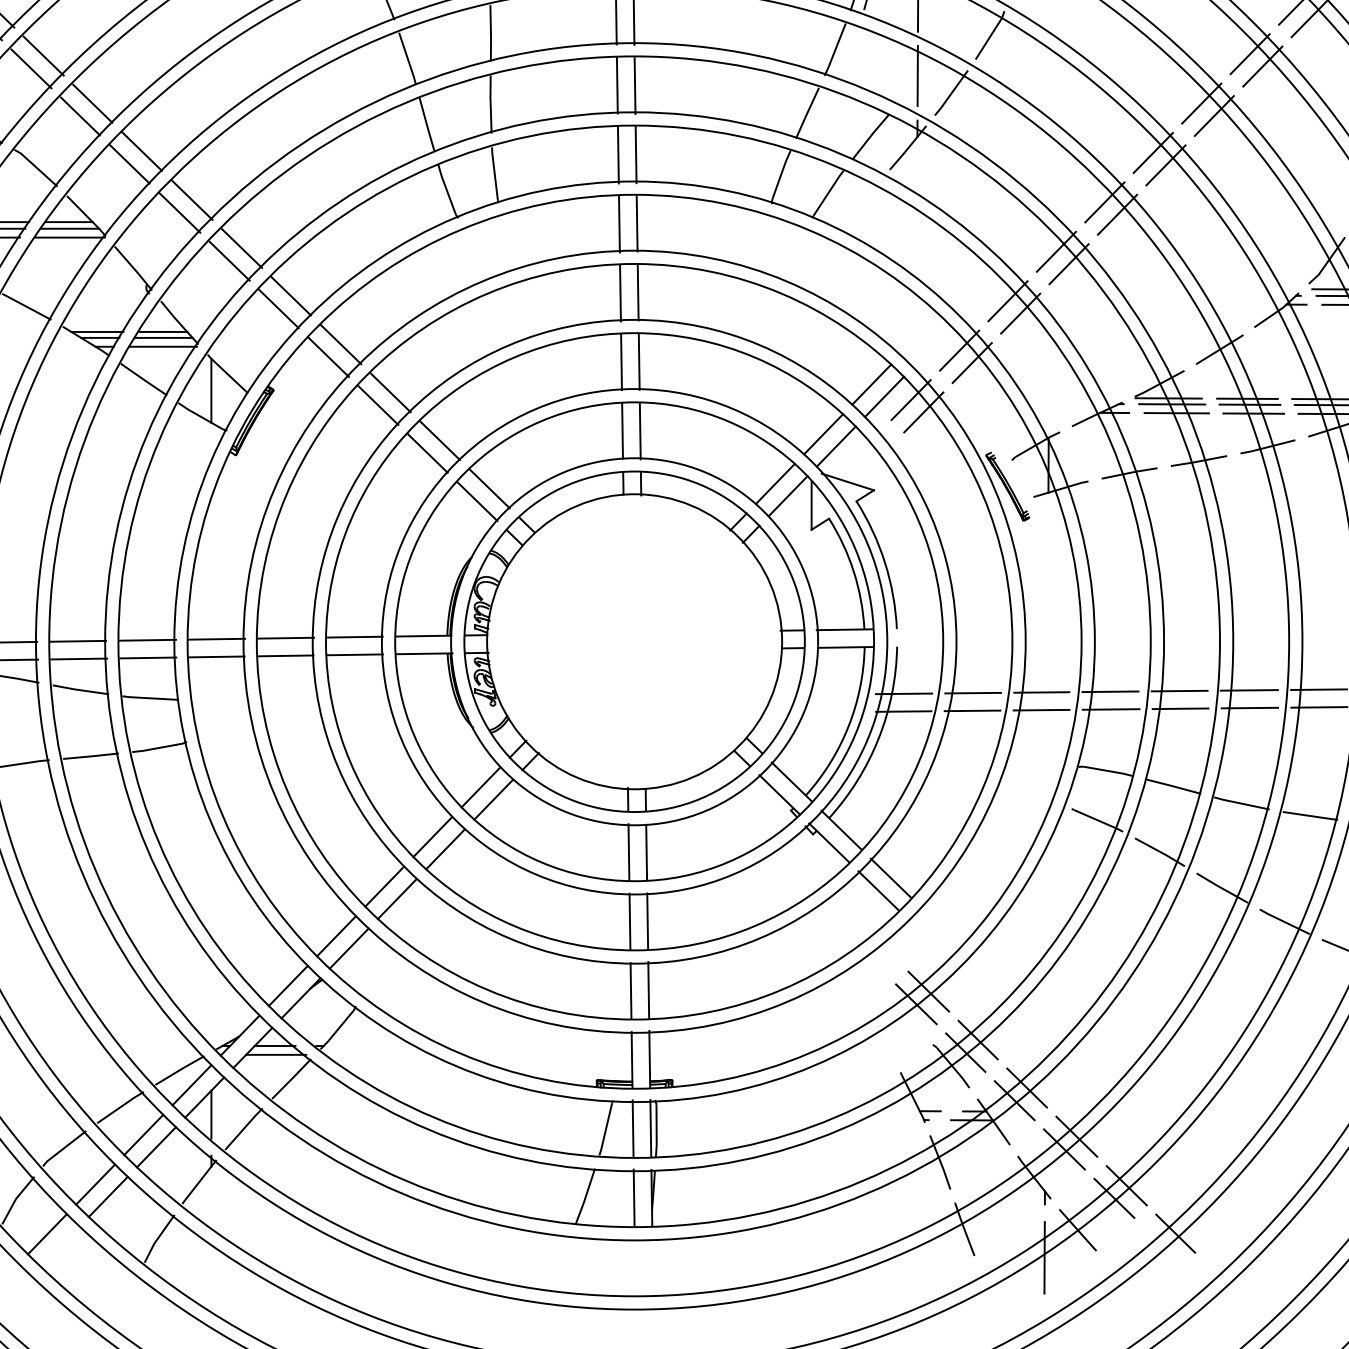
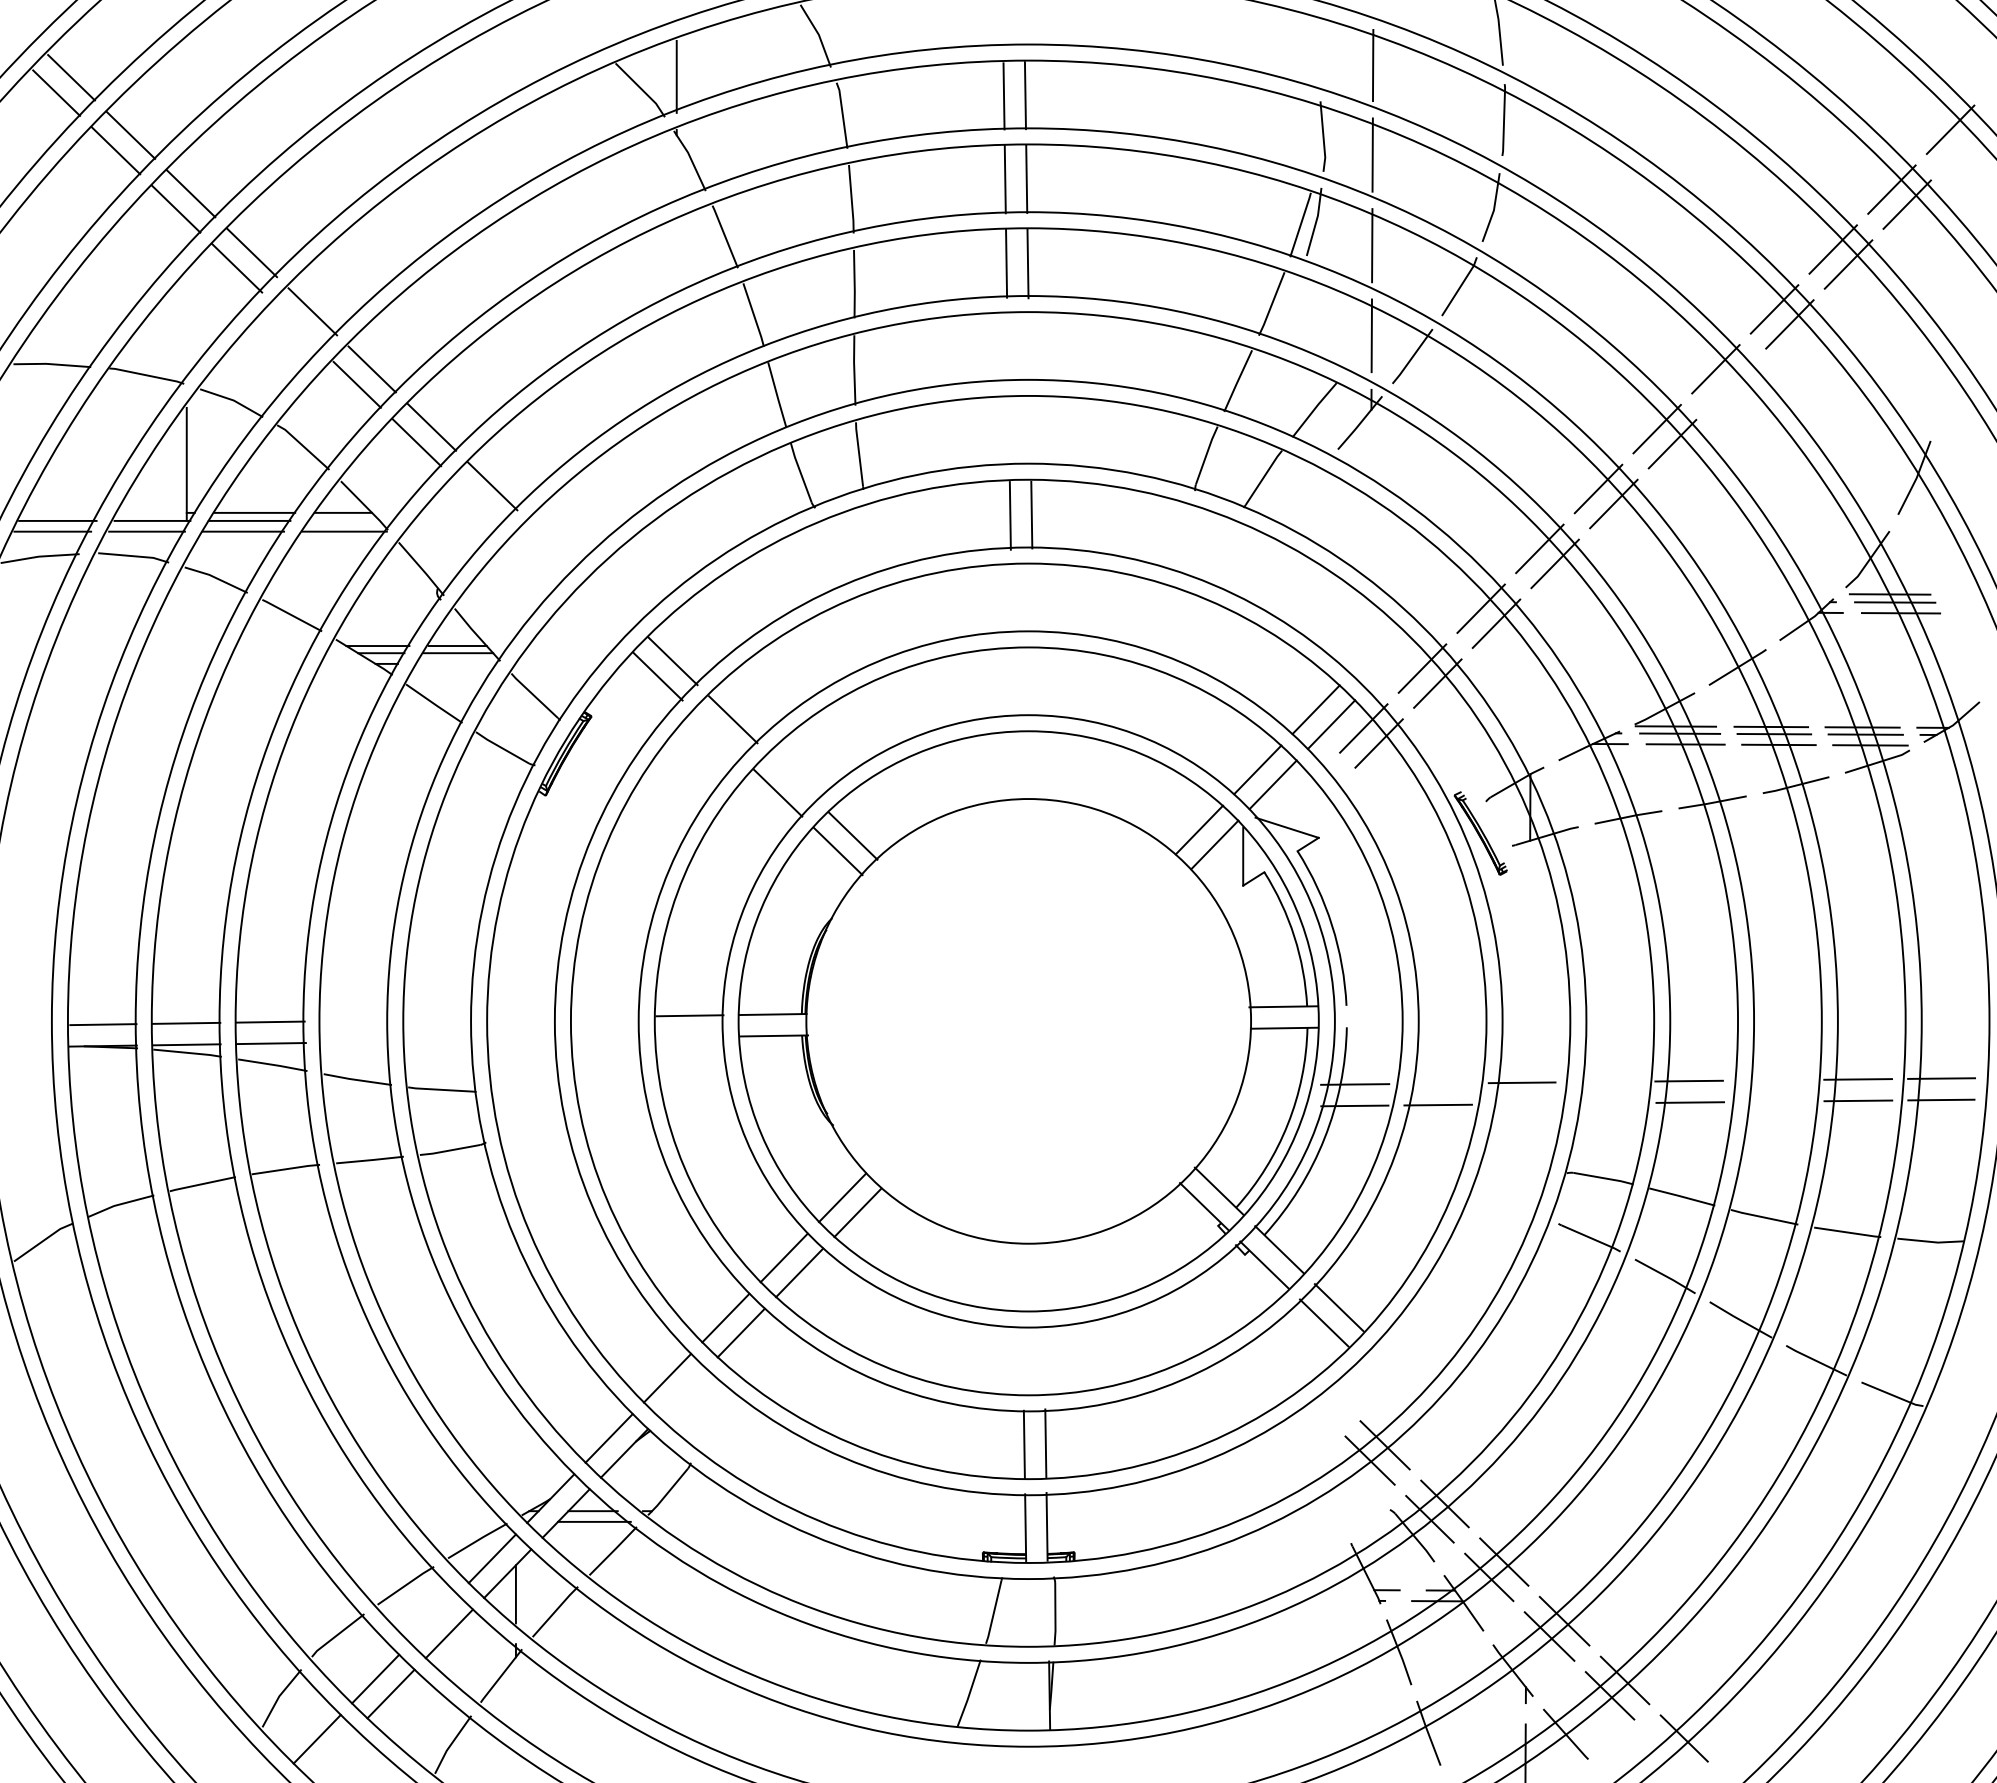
line: (31, 68) -> (297, 326), removed
line: (617, 85) -> (1007, 347), removed
line: (634, 85) -> (1028, 347), removed
line: (1213, 116) -> (1730, 384), removed
line: (617, 154) -> (1008, 431), removed
line: (636, 154) -> (1030, 431), removed
line: (179, 212) -> (477, 501), removed
line: (69, 228) -> (344, 520), removed
line: (241, 248) -> (552, 544), removed
line: (229, 260) -> (537, 559), removed
line: (637, 291) -> (1032, 597), removed
line: (620, 293) -> (1011, 599), removed
line: (291, 296) -> (612, 602), removed
line: (278, 309) -> (597, 618), removed
line: (163, 346) -> (457, 663), removed
line: (621, 362) -> (1012, 682), removed
line: (638, 362) -> (1033, 682), removed
line: (211, 390) -> (515, 717), removed
line: (378, 405) -> (718, 734), removed
line: (622, 430) -> (1013, 765), removed
line: (640, 431) -> (1035, 766), removed
line: (439, 440) -> (792, 777), removed
line: (286, 637) -> (606, 1016), removed
line: (216, 638) -> (522, 1017), removed
line: (147, 640) -> (438, 1019), removed
line: (78, 641) -> (354, 1020), removed
part: (634, 641) -> (1028, 1021), removed
line: (354, 654) -> (689, 1036), removed
line: (285, 655) -> (605, 1038), removed
line: (216, 656) -> (522, 1039), removed
line: (148, 657) -> (439, 1040), removed
line: (78, 658) -> (355, 1041), removed
line: (1249, 689) -> (1773, 1079), removed
line: (1110, 691) -> (1605, 1081), removed
line: (972, 693) -> (1438, 1083), removed
line: (1250, 707) -> (1774, 1101), removed
line: (1041, 709) -> (1521, 1103), removed
line: (1110, 709) -> (1605, 1103), removed
line: (628, 852) -> (1021, 1276), removed
line: (645, 852) -> (1042, 1276), removed
line: (647, 920) -> (1044, 1359), removed
line: (629, 921) -> (1022, 1360), removed
line: (348, 948) -> (682, 1392), removed
line: (632, 1127) -> (1026, 1610), removed
line: (650, 1127) -> (1047, 1610), removed
line: (143, 1134) -> (433, 1618), removed
line: (633, 1197) -> (1027, 1694), removed

